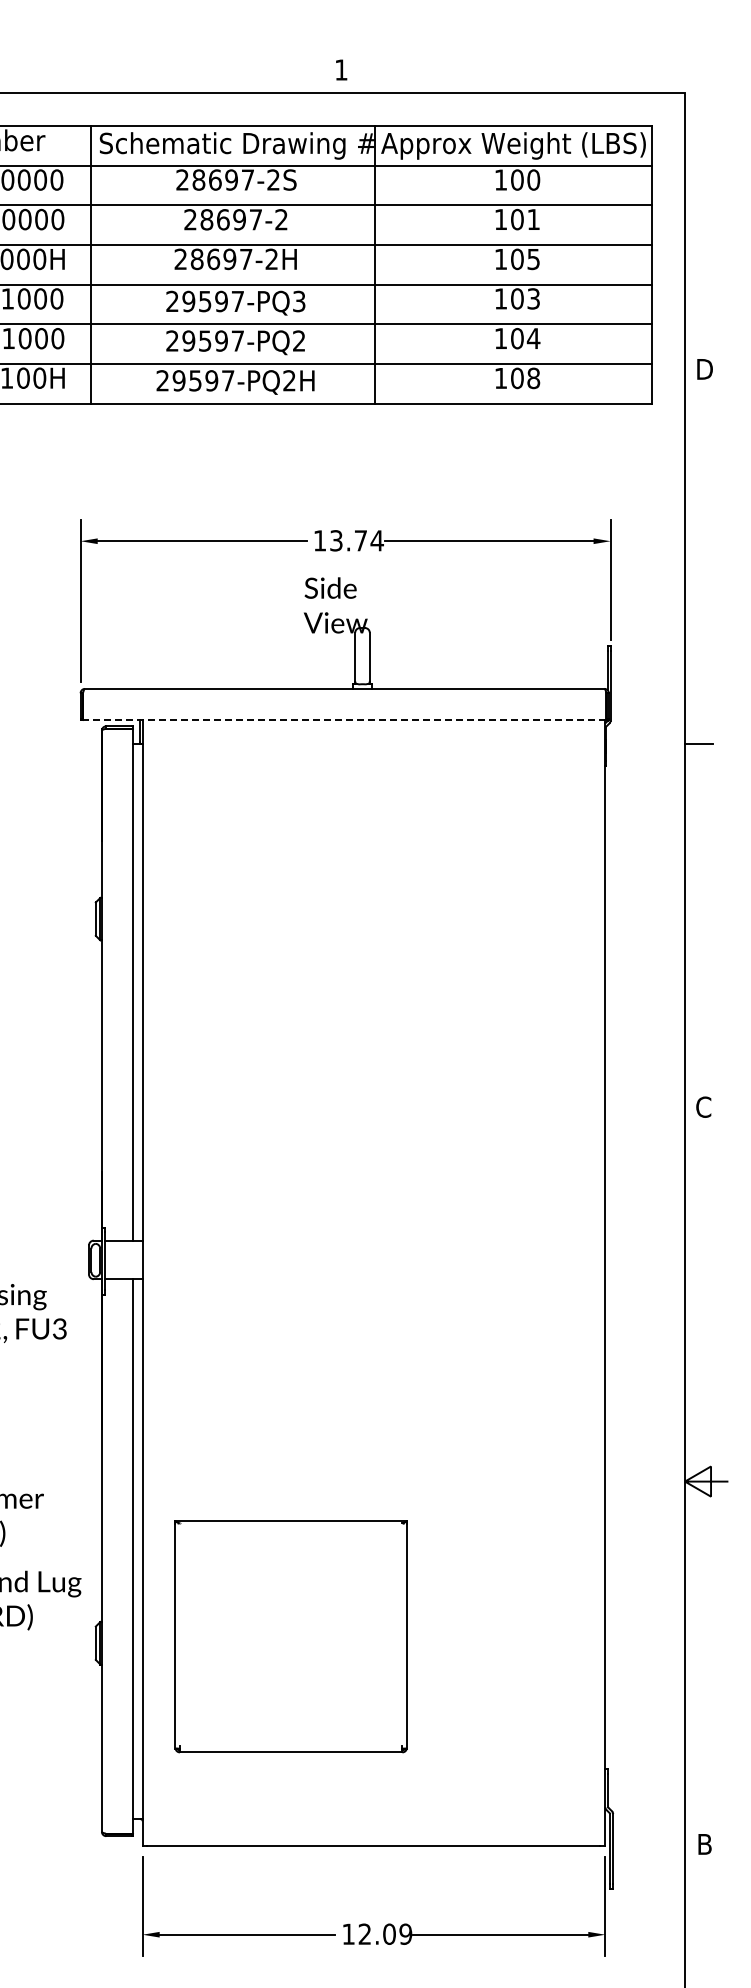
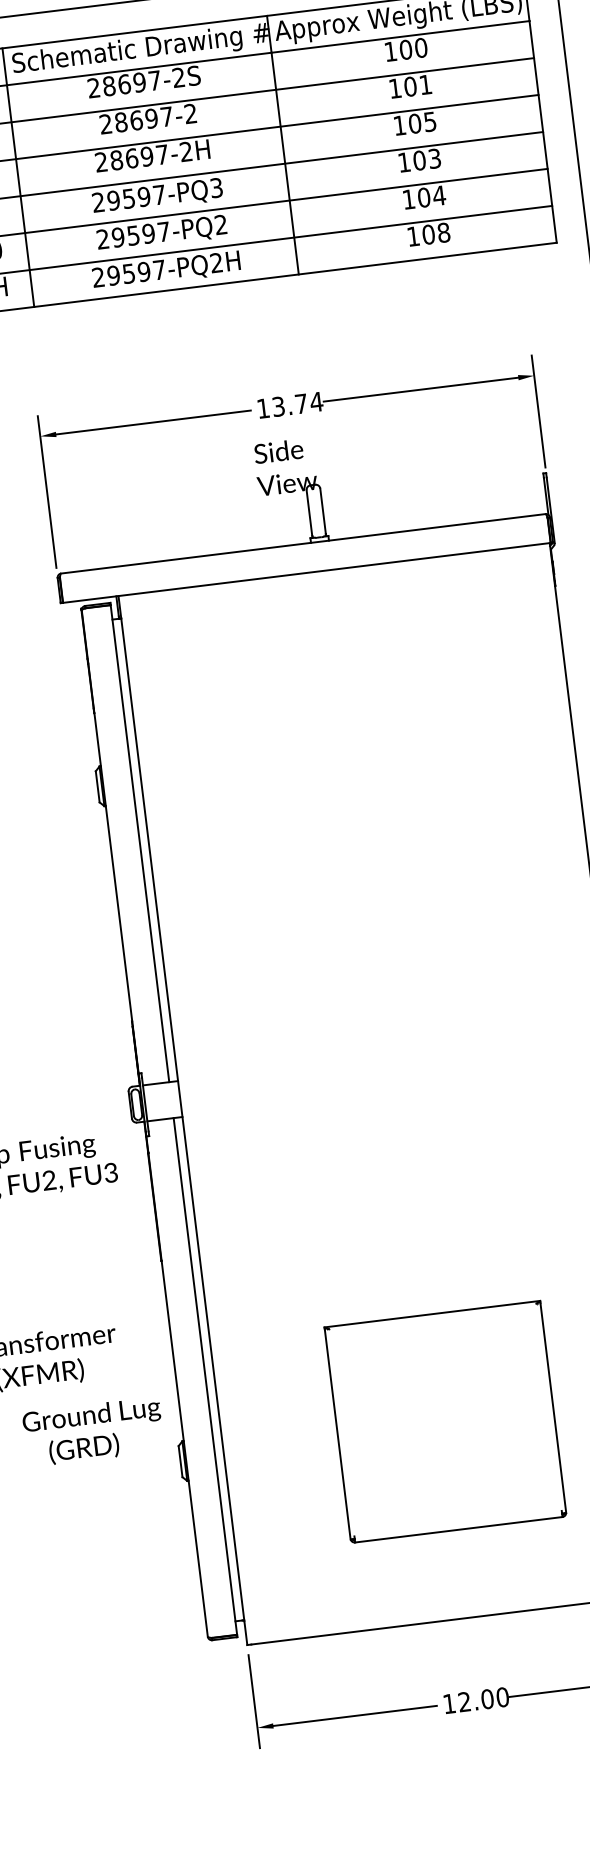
line: (344, 720) -> (306, 573), dashed -> solid
part: (290, 1636) -> (444, 1421), moved
text: (405, 1934) -> (502, 1697), 12.09 -> 12.00

